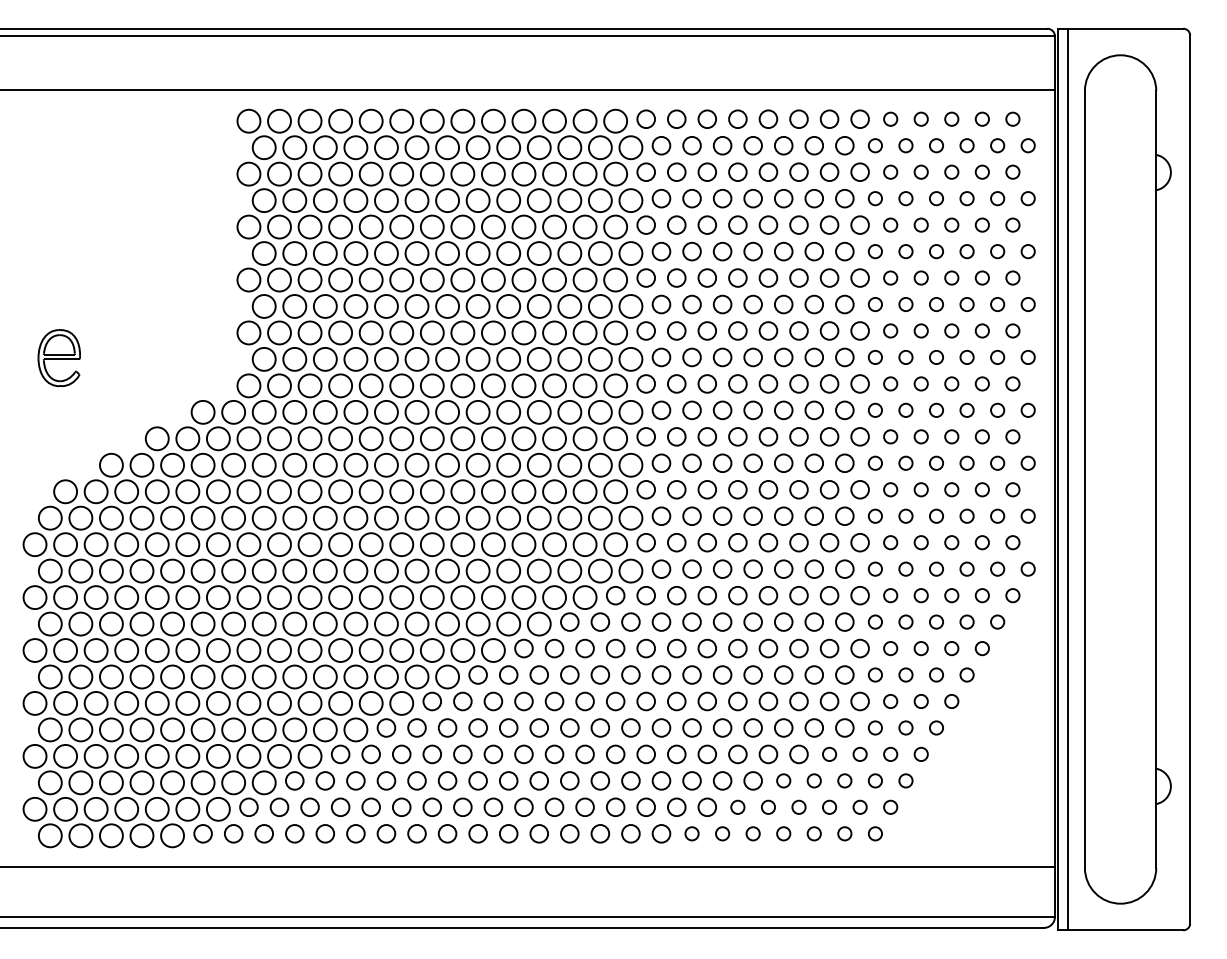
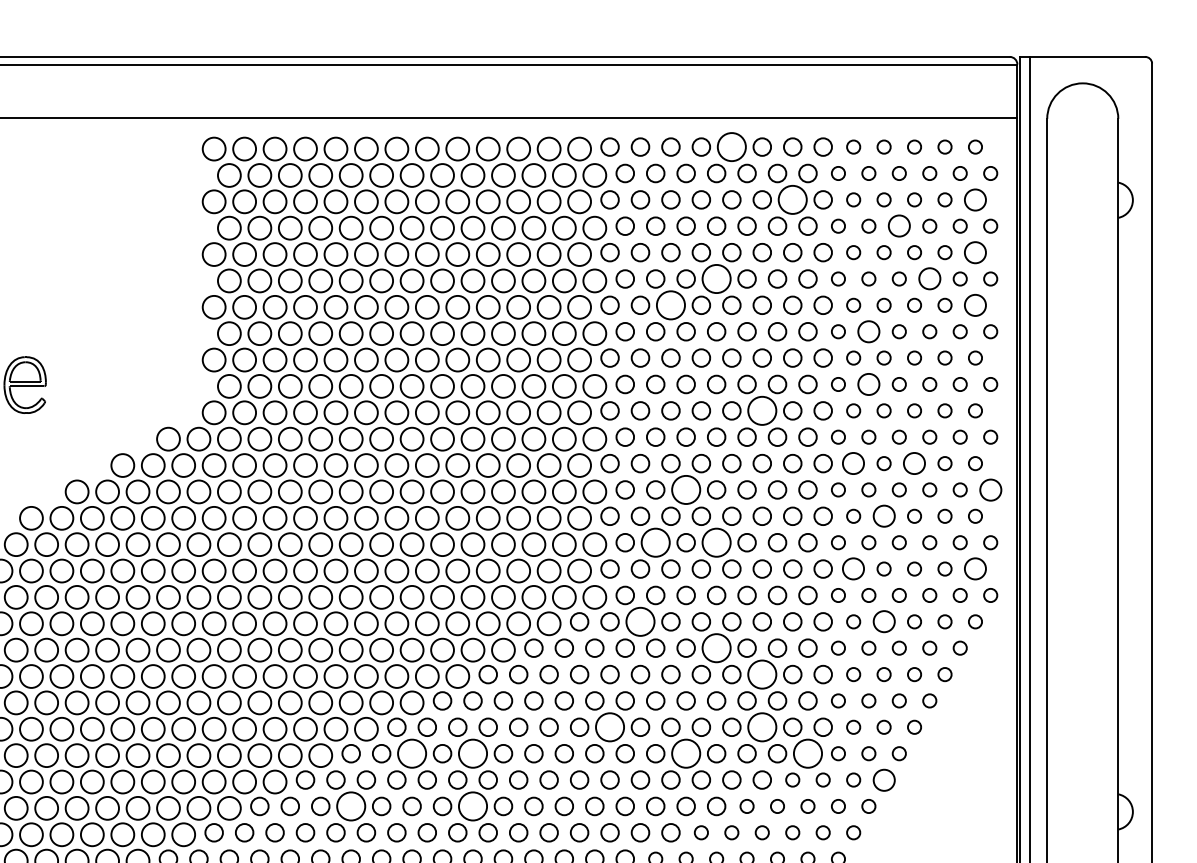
circle: (768, 119) -> (731, 147), size x1.6
circle: (1012, 171) -> (975, 199), size x1.6
circle: (829, 172) -> (792, 200), size x1.6
circle: (936, 198) -> (899, 226), size x1.6
circle: (1012, 224) -> (975, 251), size x1.6
circle: (752, 251) -> (715, 278), size x1.6
circle: (966, 251) -> (929, 278), size x1.6
circle: (707, 277) -> (671, 304), size x1.6
circle: (1012, 277) -> (975, 304), size x1.6
circle: (905, 304) -> (868, 331), size x1.6
circle: (905, 357) -> (868, 384), size x1.6
circle: (798, 383) -> (761, 410), size x1.6
circle: (890, 436) -> (853, 463), size x1.6
circle: (951, 436) -> (914, 463), size x1.6
circle: (1027, 462) -> (989, 489), size x1.6
circle: (722, 463) -> (686, 490), size x1.6
circle: (920, 489) -> (883, 516), size x1.6
circle: (691, 516) -> (655, 542), size x1.6
circle: (752, 516) -> (715, 542), size x1.6
circle: (890, 542) -> (853, 568), size x1.6
circle: (1012, 542) -> (975, 568), size x1.6
circle: (676, 595) -> (640, 621), size x1.6
circle: (920, 595) -> (883, 621), size x1.6
circle: (752, 621) -> (715, 647), size x1.6
circle: (798, 648) -> (761, 674), size x1.6
circle: (646, 701) -> (610, 727), size x1.6
circle: (798, 701) -> (761, 727), size x1.6
circle: (447, 727) -> (412, 753), size x1.6
circle: (508, 727) -> (472, 753), size x1.6
circle: (722, 727) -> (686, 753), size x1.6
circle: (844, 727) -> (807, 753), size x1.6
circle: (920, 753) -> (883, 779), size x1.6
circle: (386, 780) -> (351, 806), size x1.6
circle: (508, 780) -> (472, 806), size x1.6

